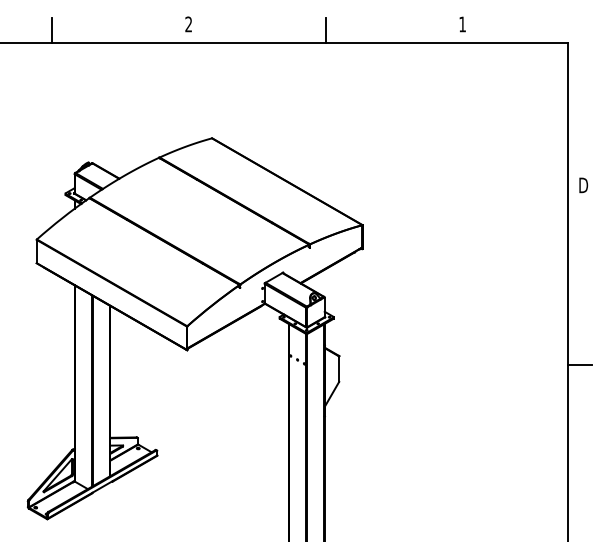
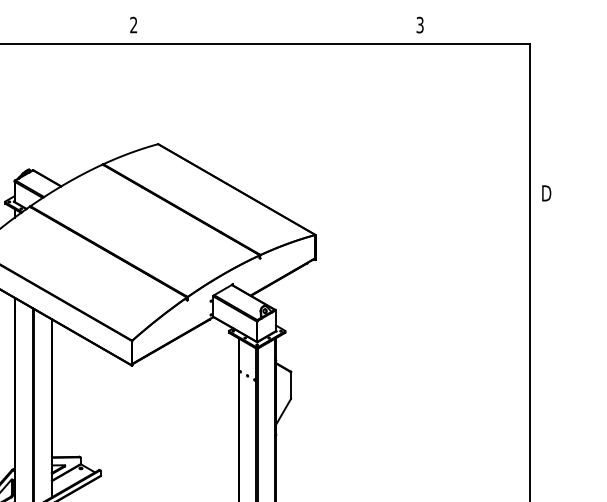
text: (462, 24) -> (419, 25), 1 -> 3
line: (325, 30) -> (276, 31), removed
line: (579, 364) -> (542, 380), removed

